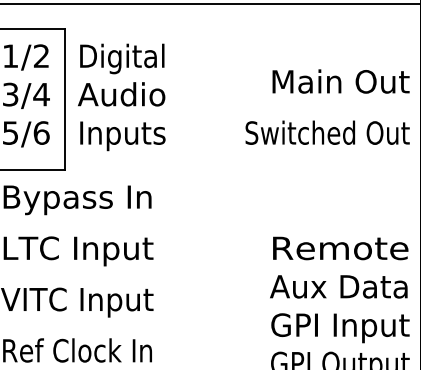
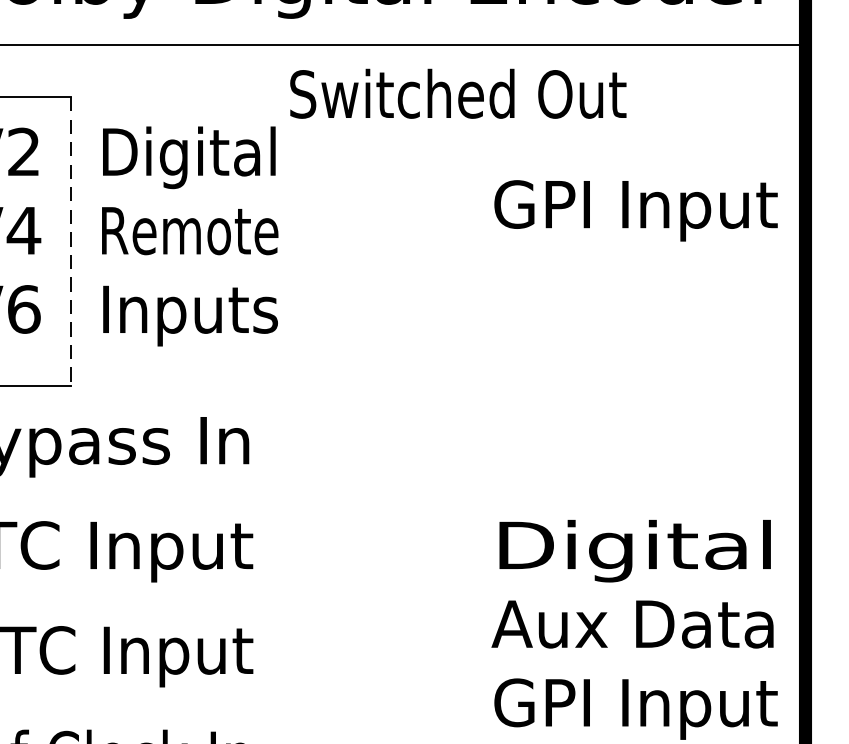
text: (336, 84) -> (627, 209), Main Out -> GPI Input
text: (121, 94) -> (187, 230), Audio -> Remote
line: (64, 100) -> (70, 242), solid -> dashed
text: (327, 132) -> (457, 93), moved
text: (340, 250) -> (636, 549), Remote -> Digital

